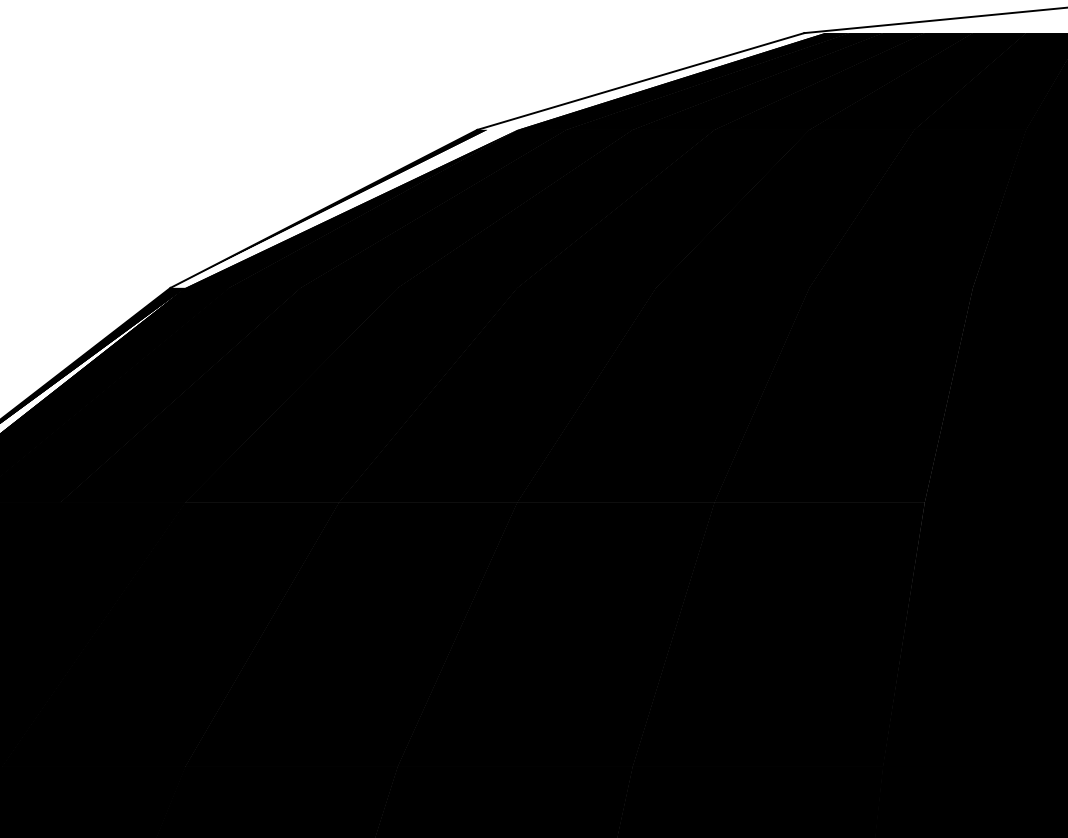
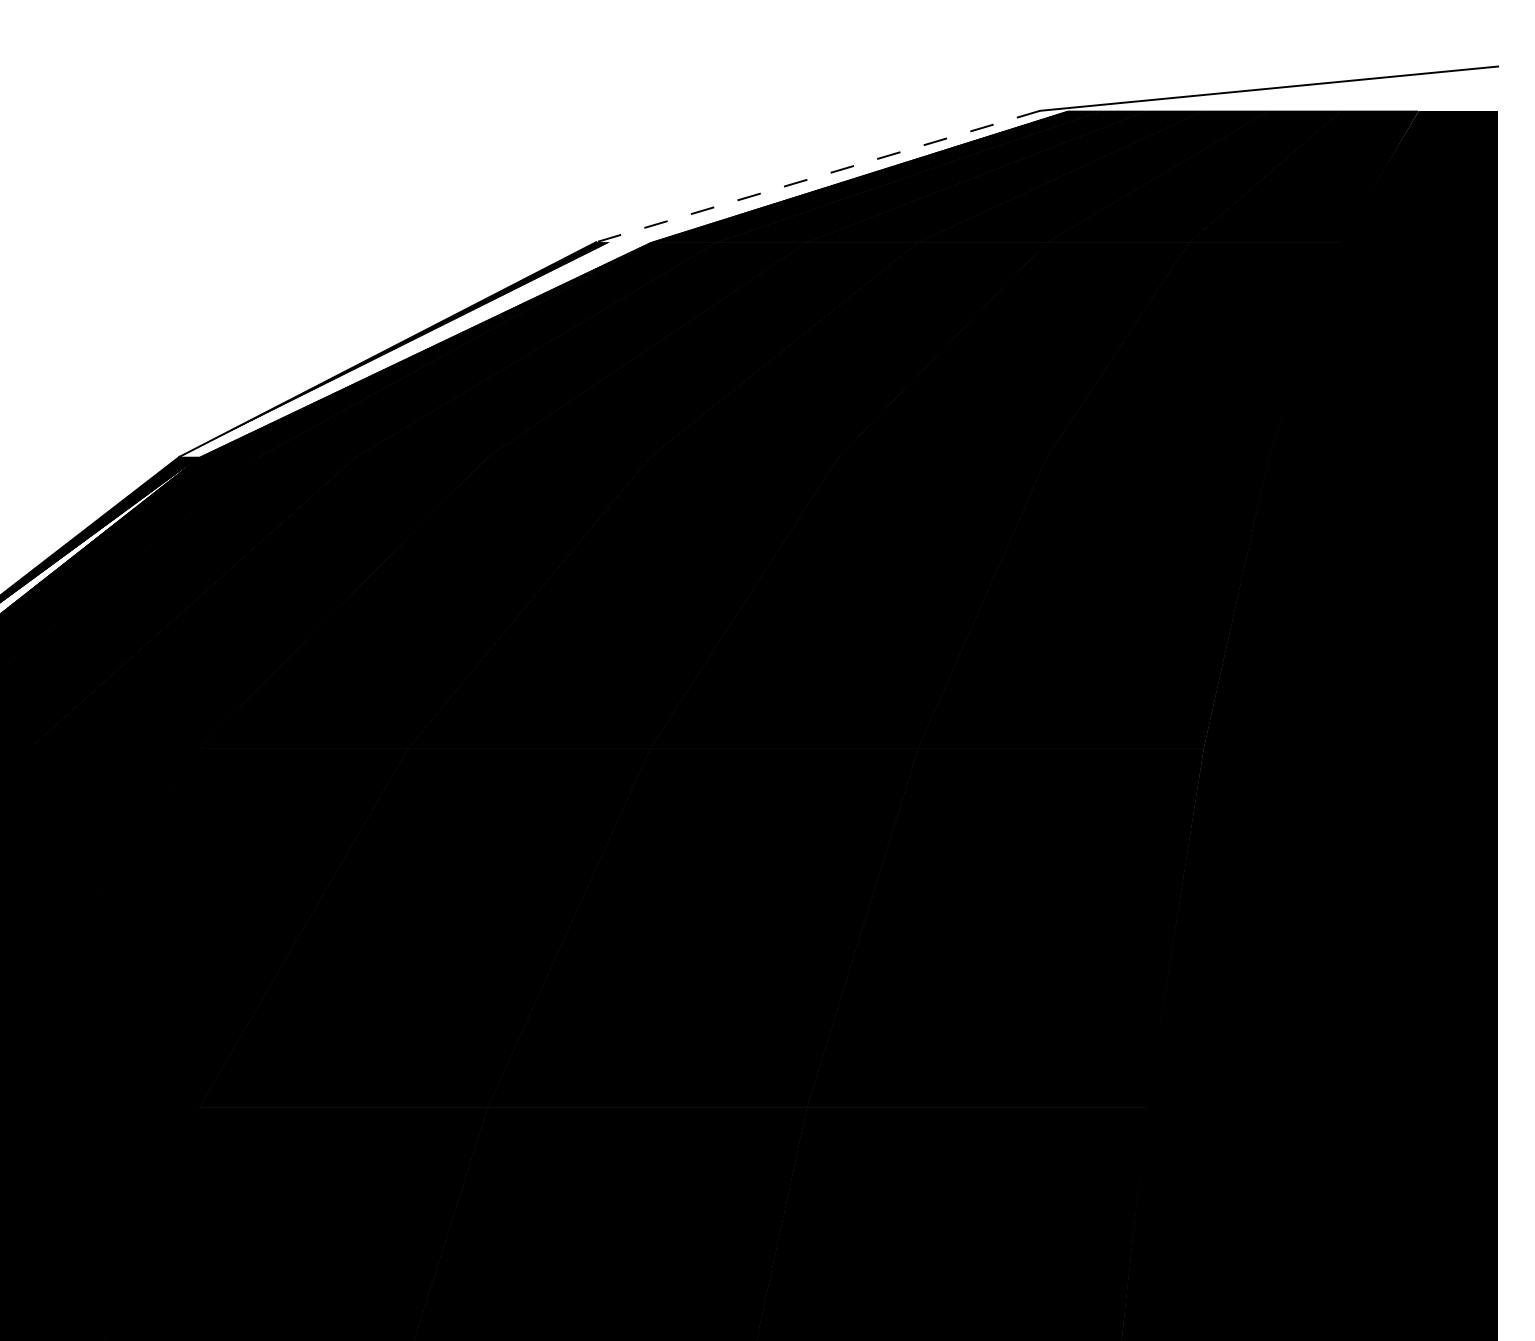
line: (641, 81) -> (818, 176), solid -> dashed

